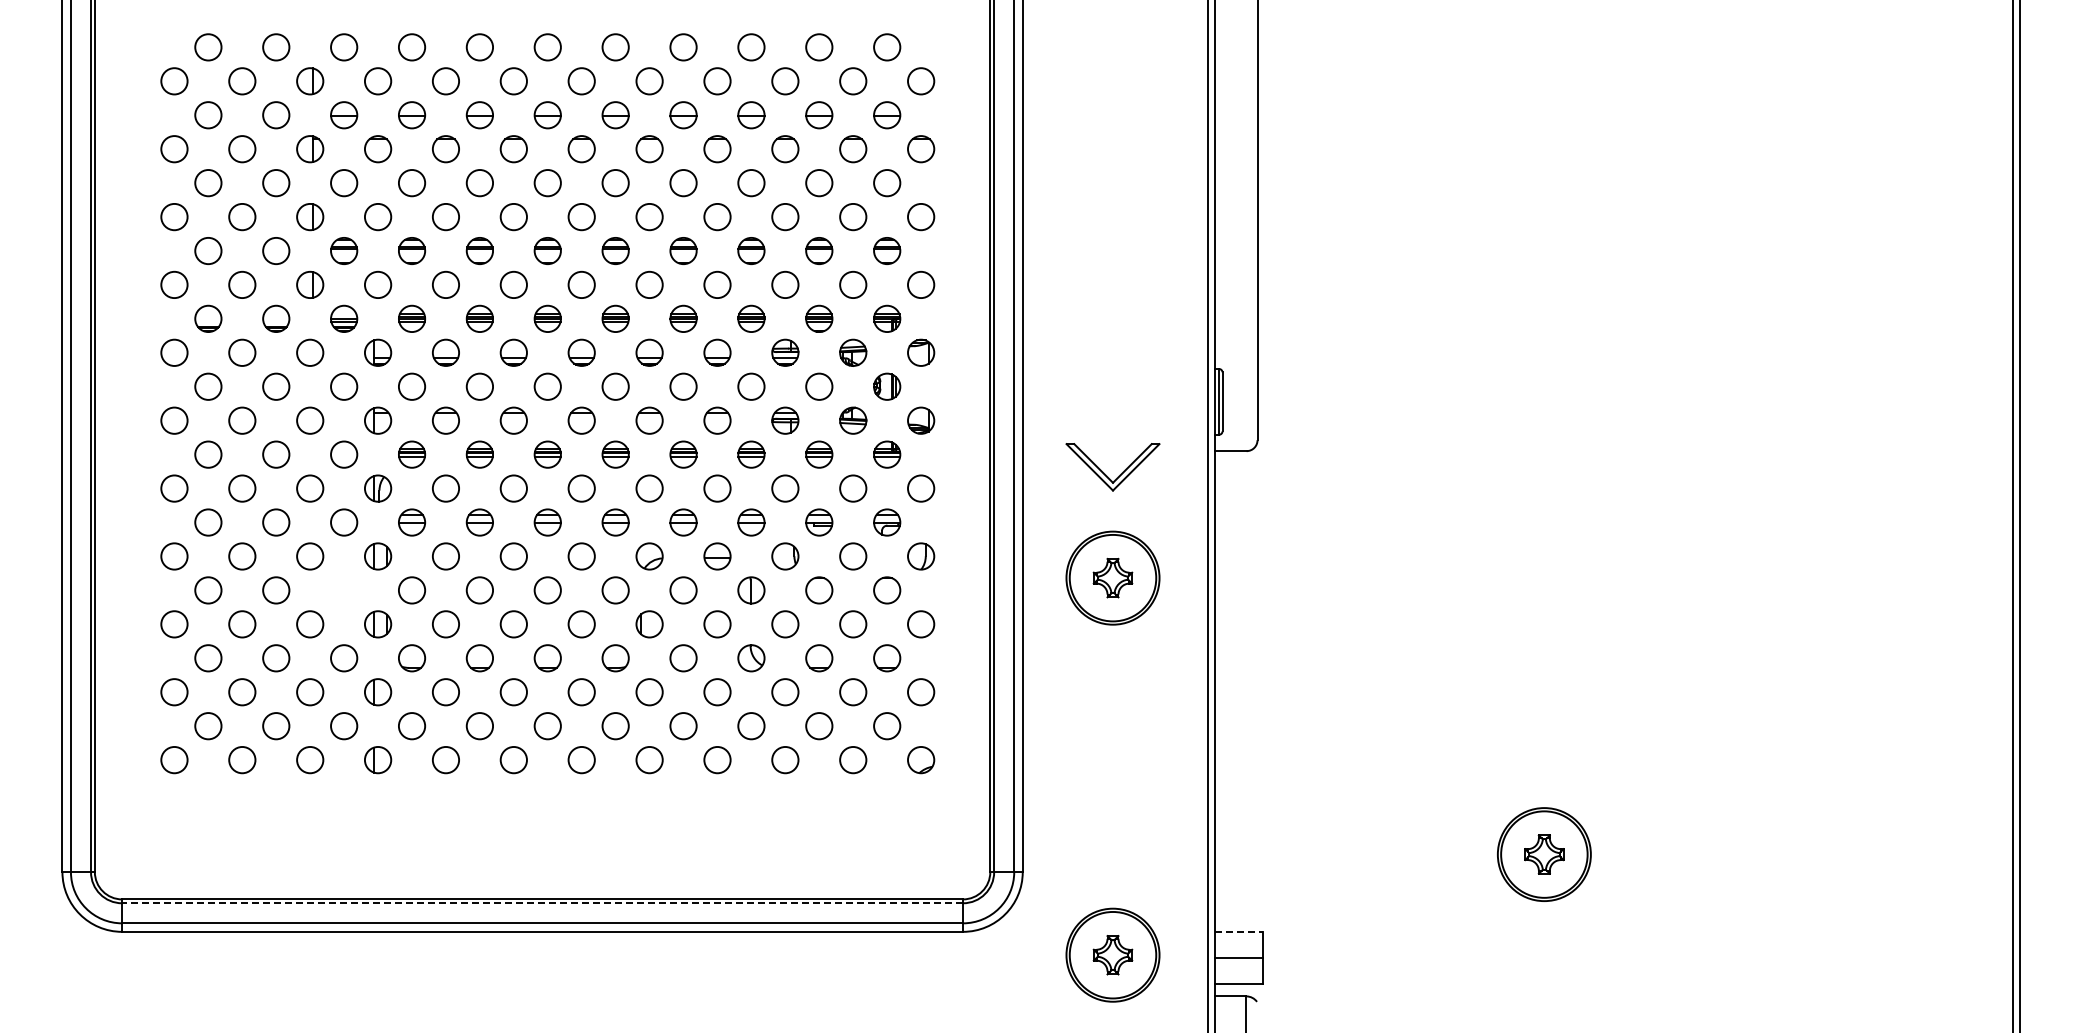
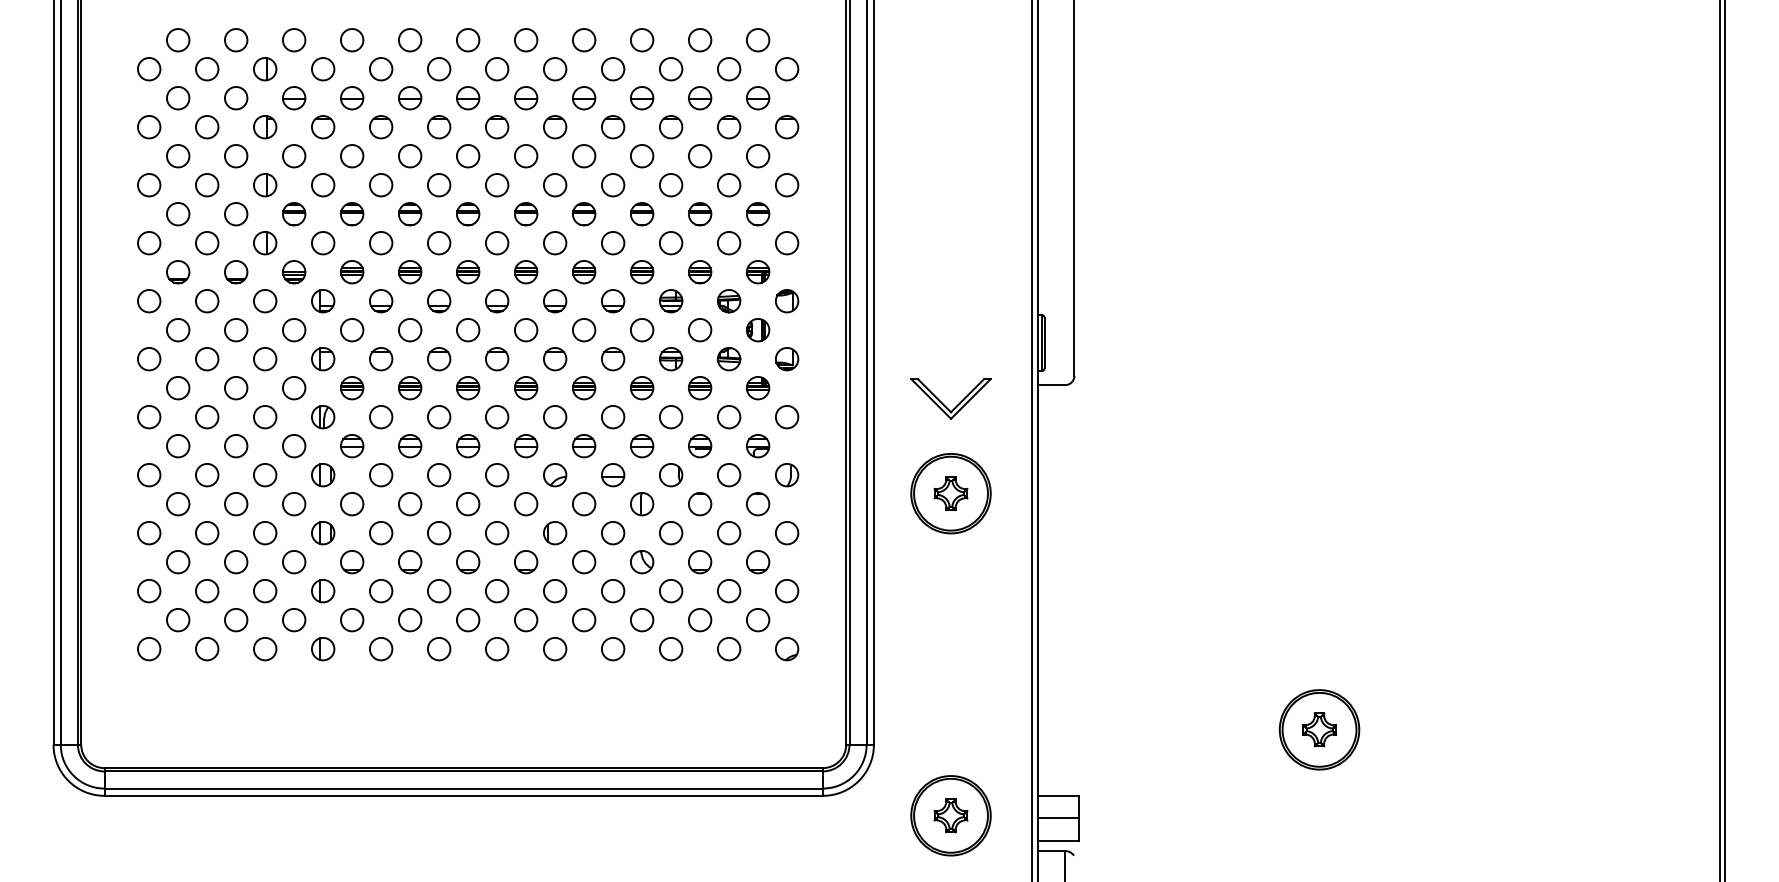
circle: (344, 590) -> (294, 504), added
line: (542, 903) -> (463, 771), dashed -> solid
line: (1239, 931) -> (1059, 795), dashed -> solid

